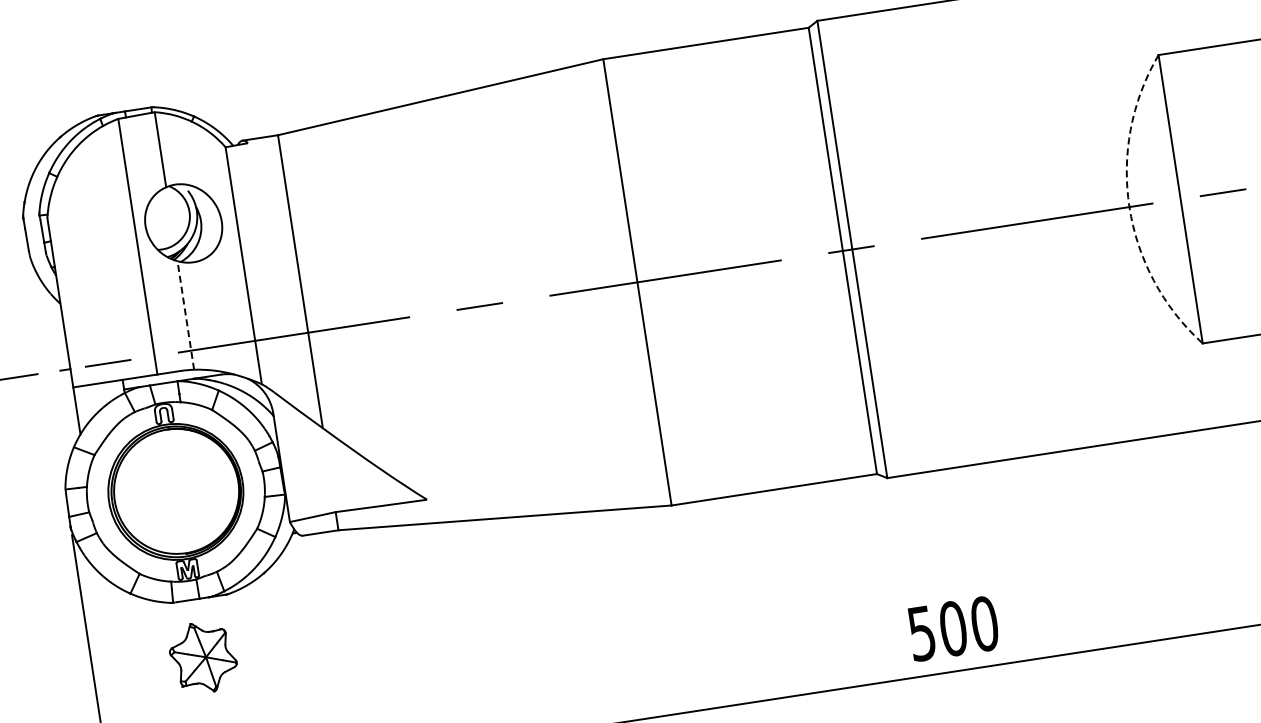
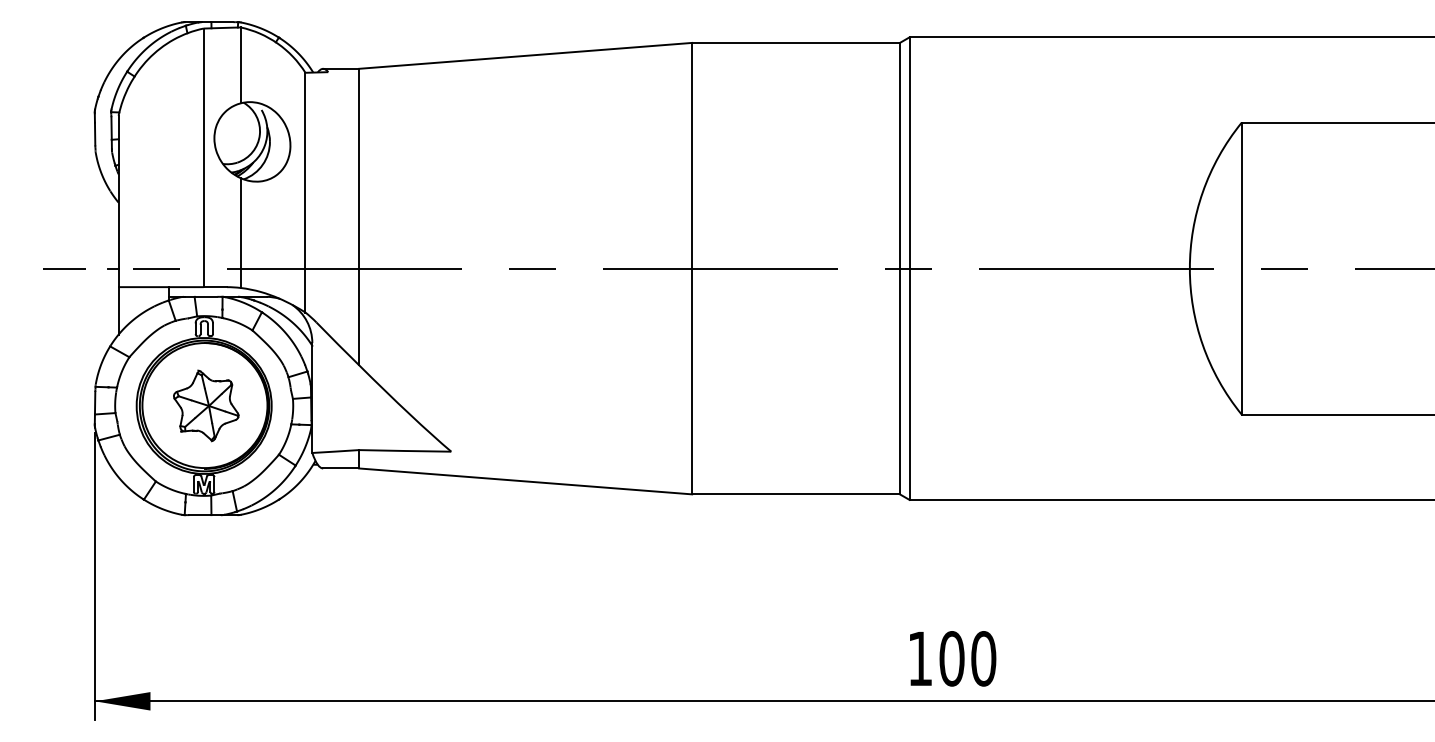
arc: (1129, 206) -> (1189, 268), dashed -> solid
line: (185, 315) -> (240, 233), dashed -> solid
text: (921, 633) -> (919, 658), 500 -> 100
part: (203, 657) -> (206, 405), moved

